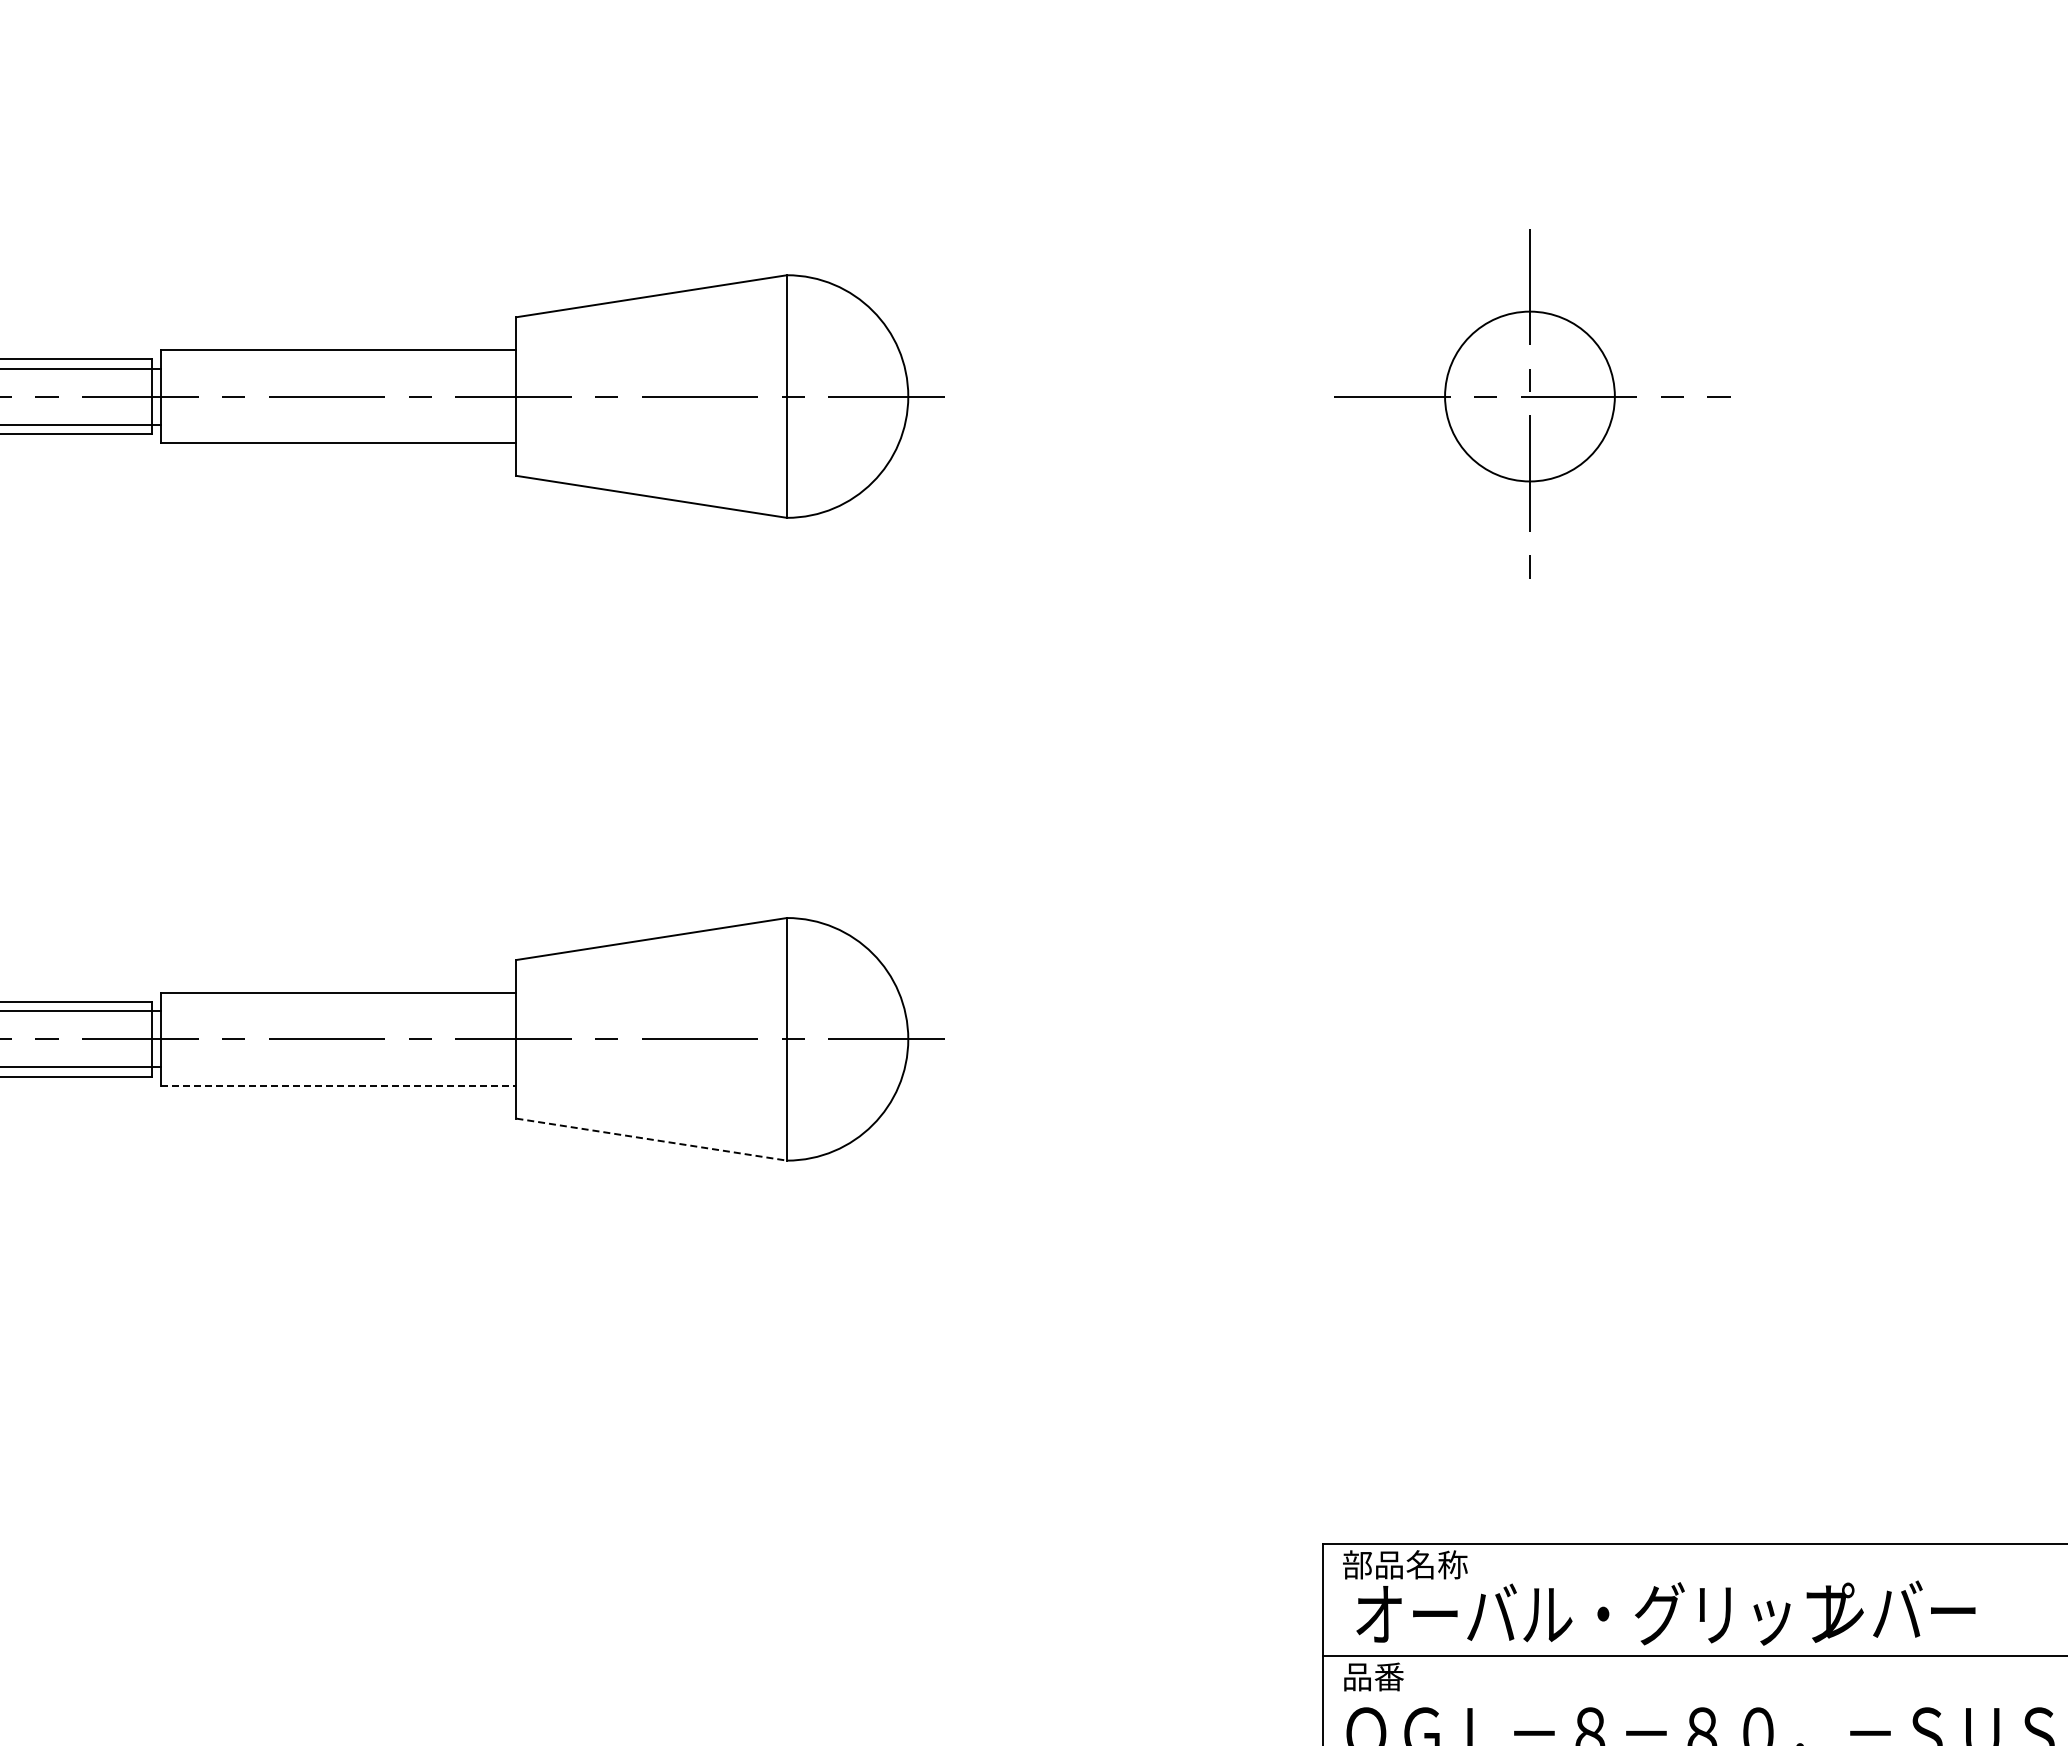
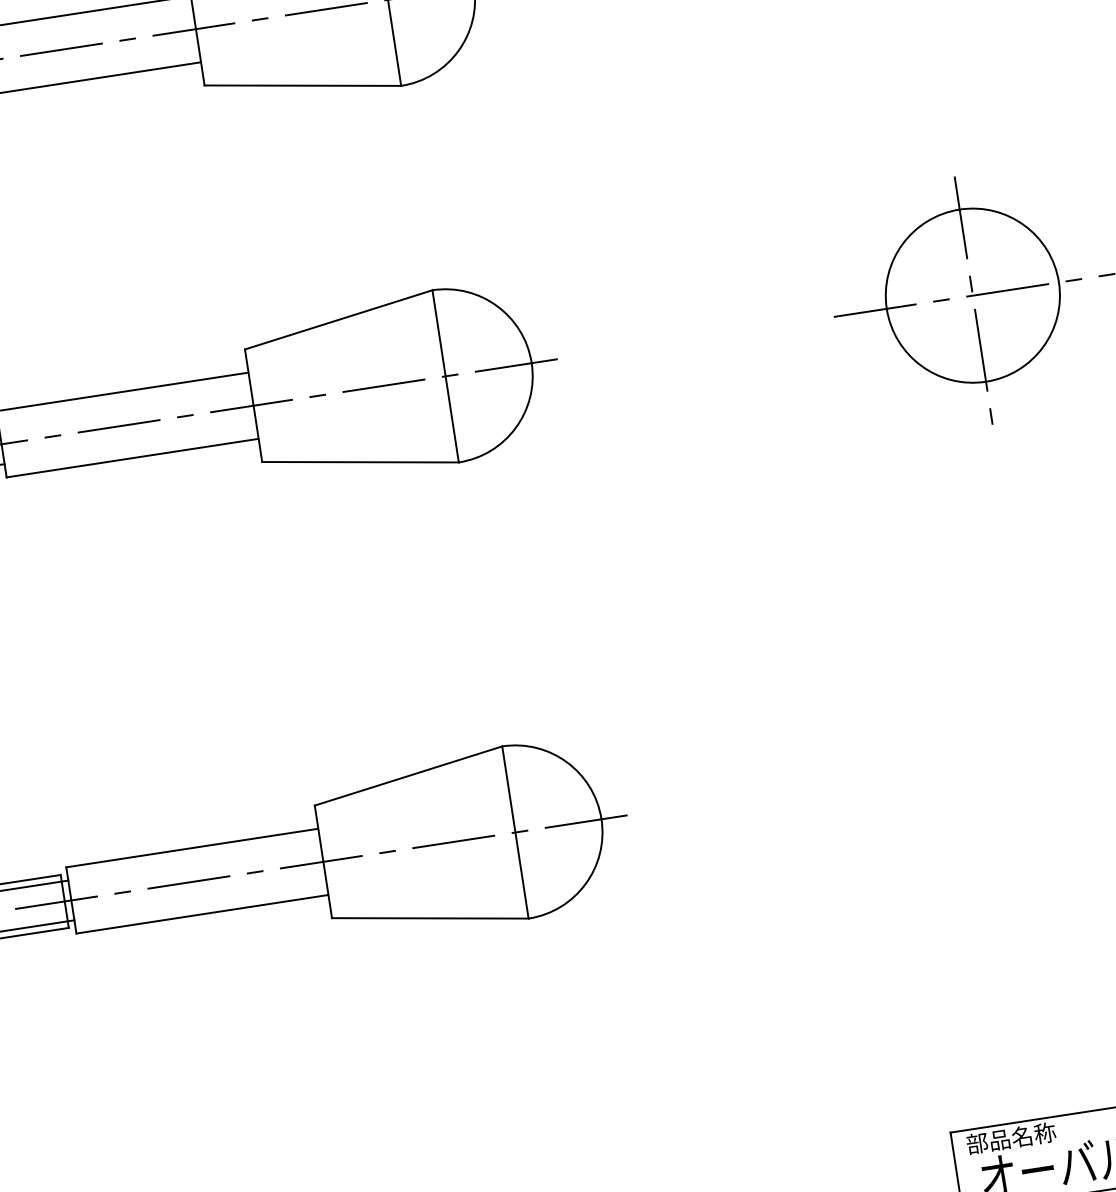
circle: (1529, 396) -> (972, 295), size x1.43
line: (339, 1085) -> (202, 913), dashed -> solid
line: (651, 1139) -> (430, 918), dashed -> solid

